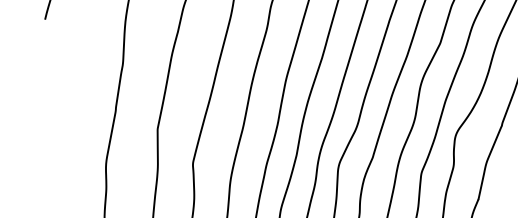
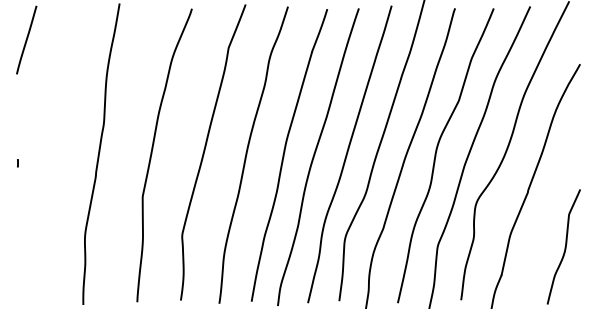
curve: (45, 99) -> (17, 163), added

